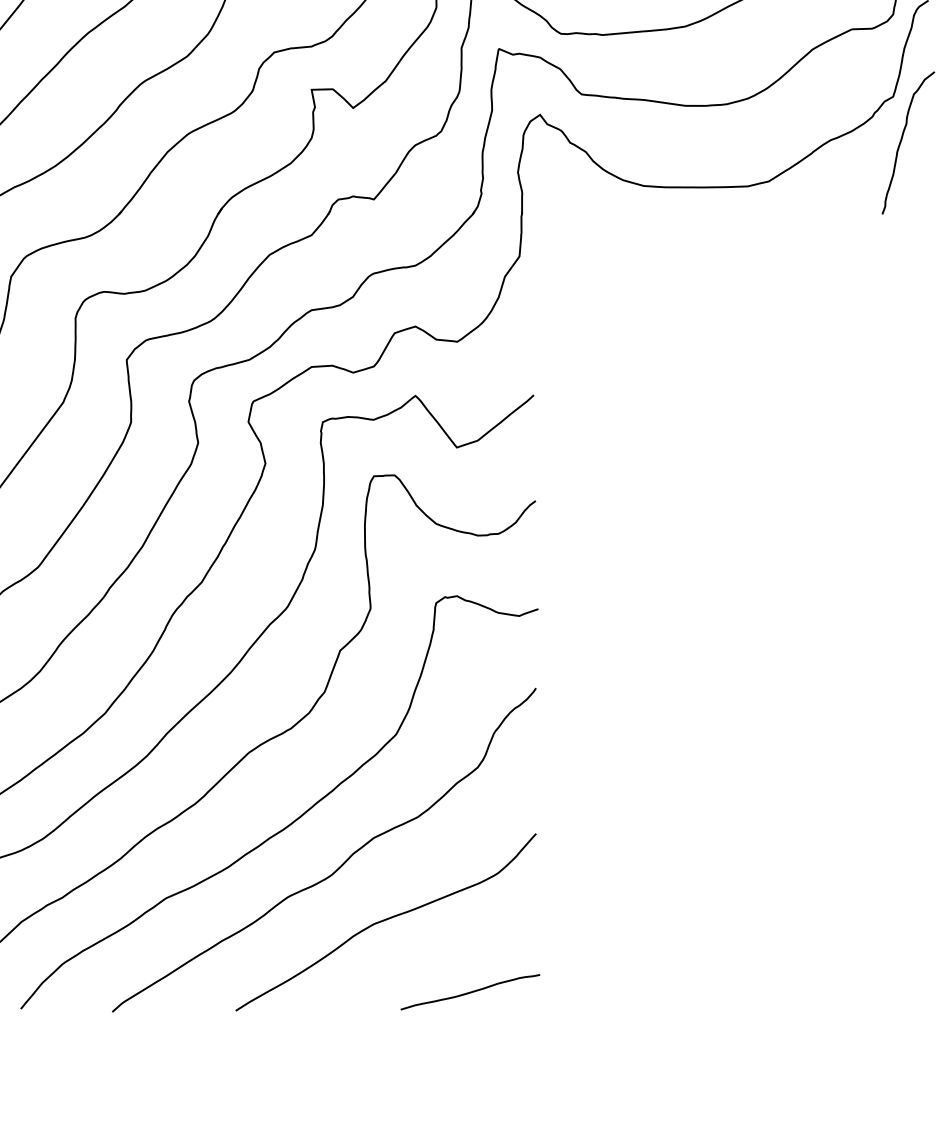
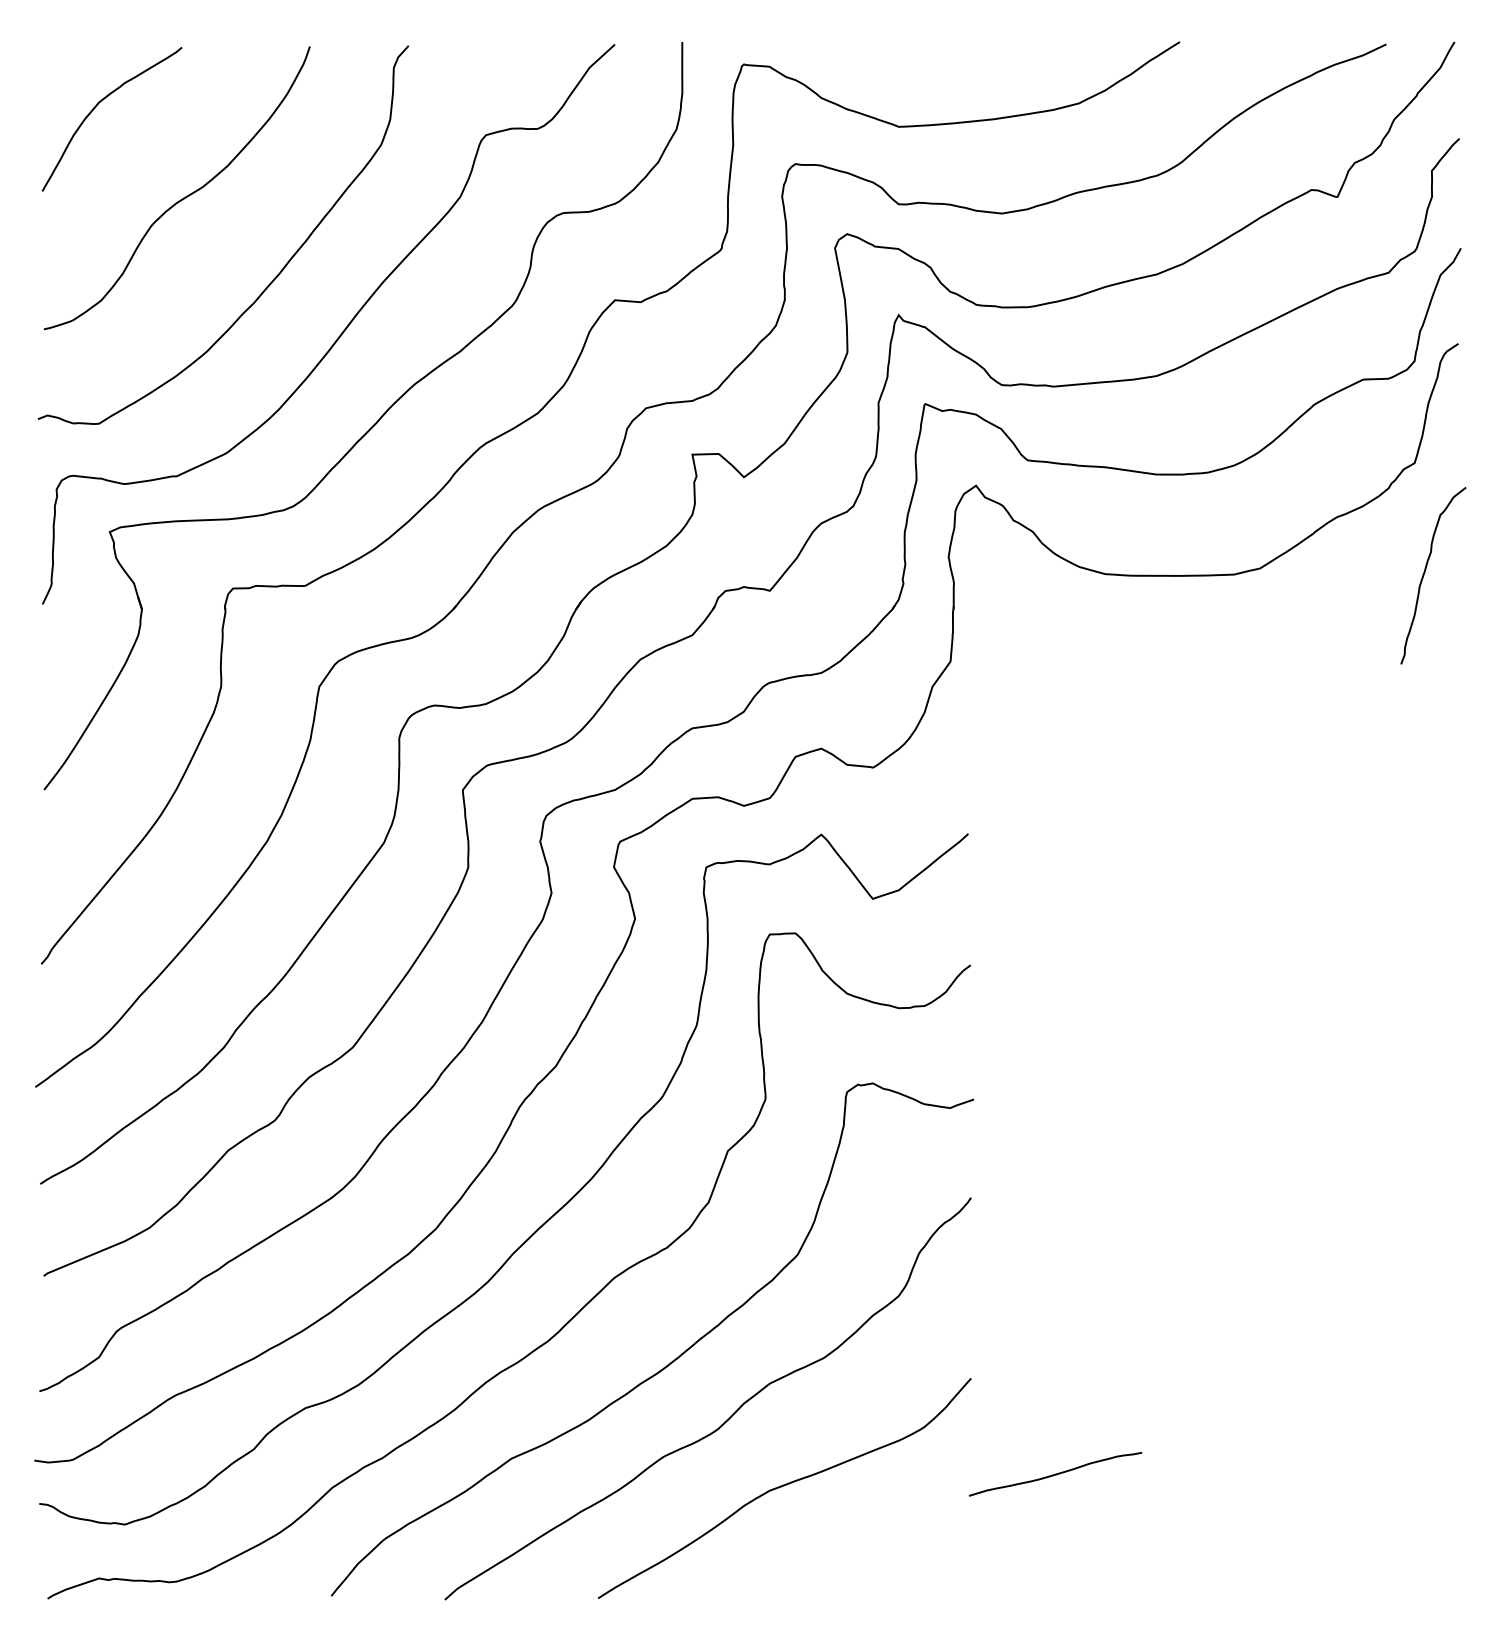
curve: (902, 140) -> (1425, 572), moved
curve: (470, 991) -> (1055, 1473), moved

